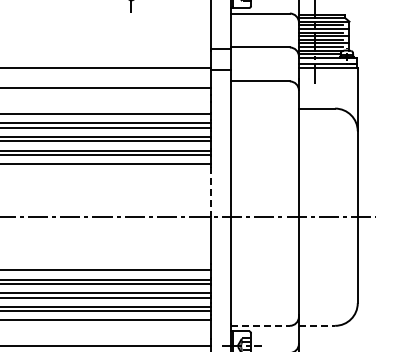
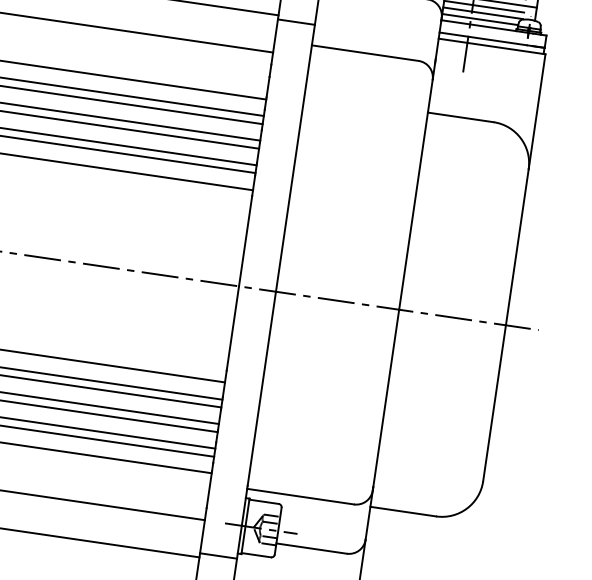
line: (210, 192) -> (245, 241), dashed -> solid
line: (260, 325) -> (300, 496), dashed -> solid
line: (317, 325) -> (404, 511), dashed -> solid

